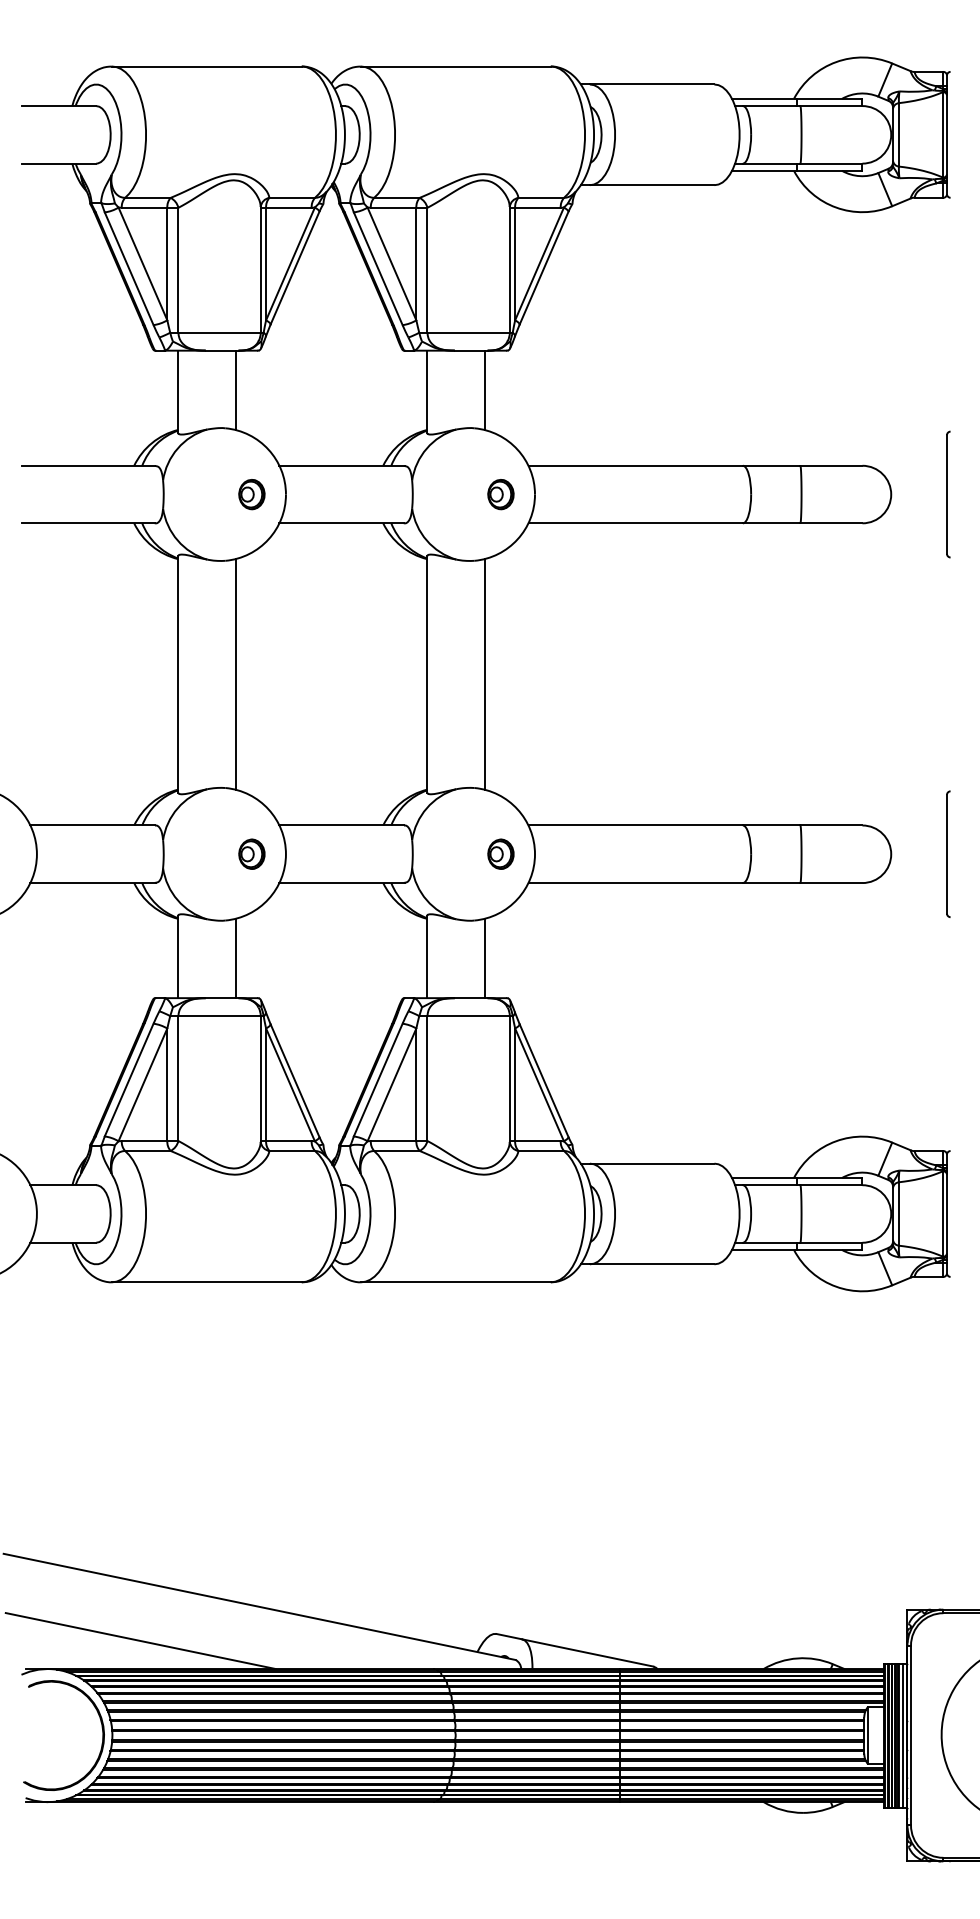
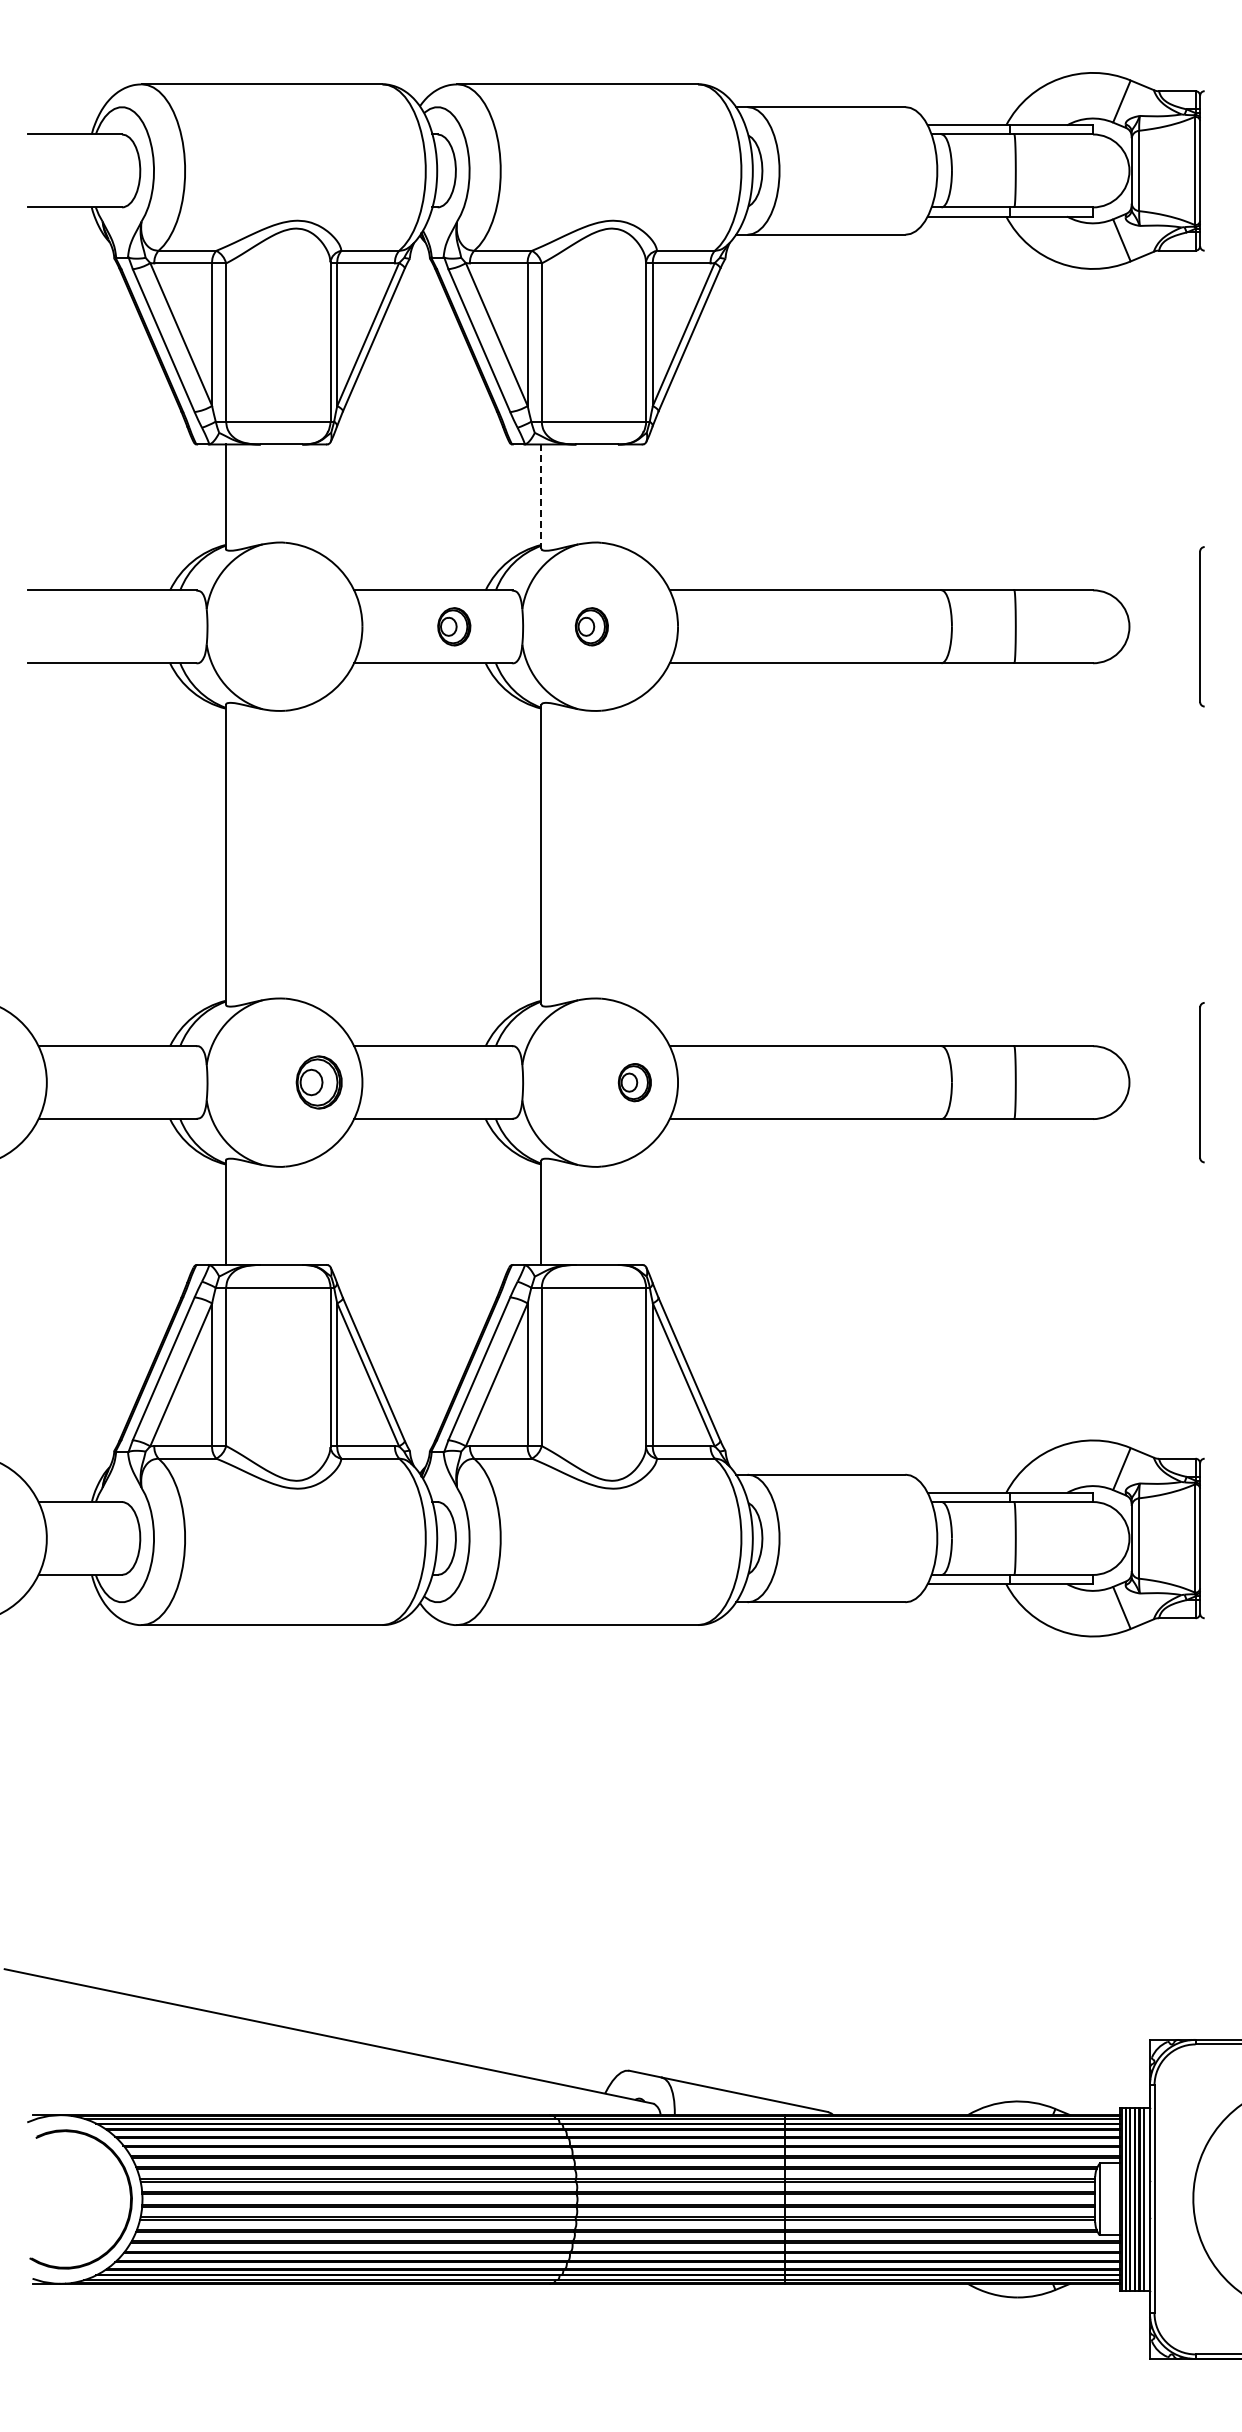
line: (235, 390) -> (298, 494), removed
line: (484, 390) -> (614, 494), removed
line: (427, 392) -> (541, 497), solid -> dashed
part: (252, 494) -> (454, 626), moved
part: (500, 494) -> (591, 626), moved
line: (235, 674) -> (298, 854), removed
line: (484, 674) -> (614, 854), removed
part: (252, 854) -> (319, 1082), size x1.4
line: (235, 958) -> (298, 1214), removed
line: (484, 958) -> (614, 1214), removed
line: (140, 1640) -> (178, 2079), removed

